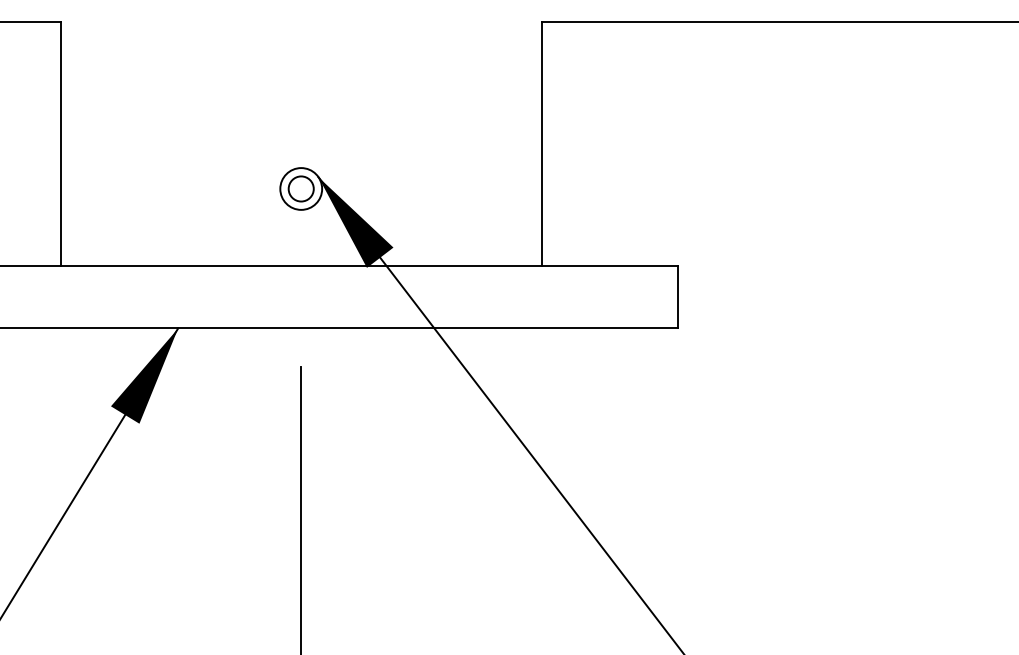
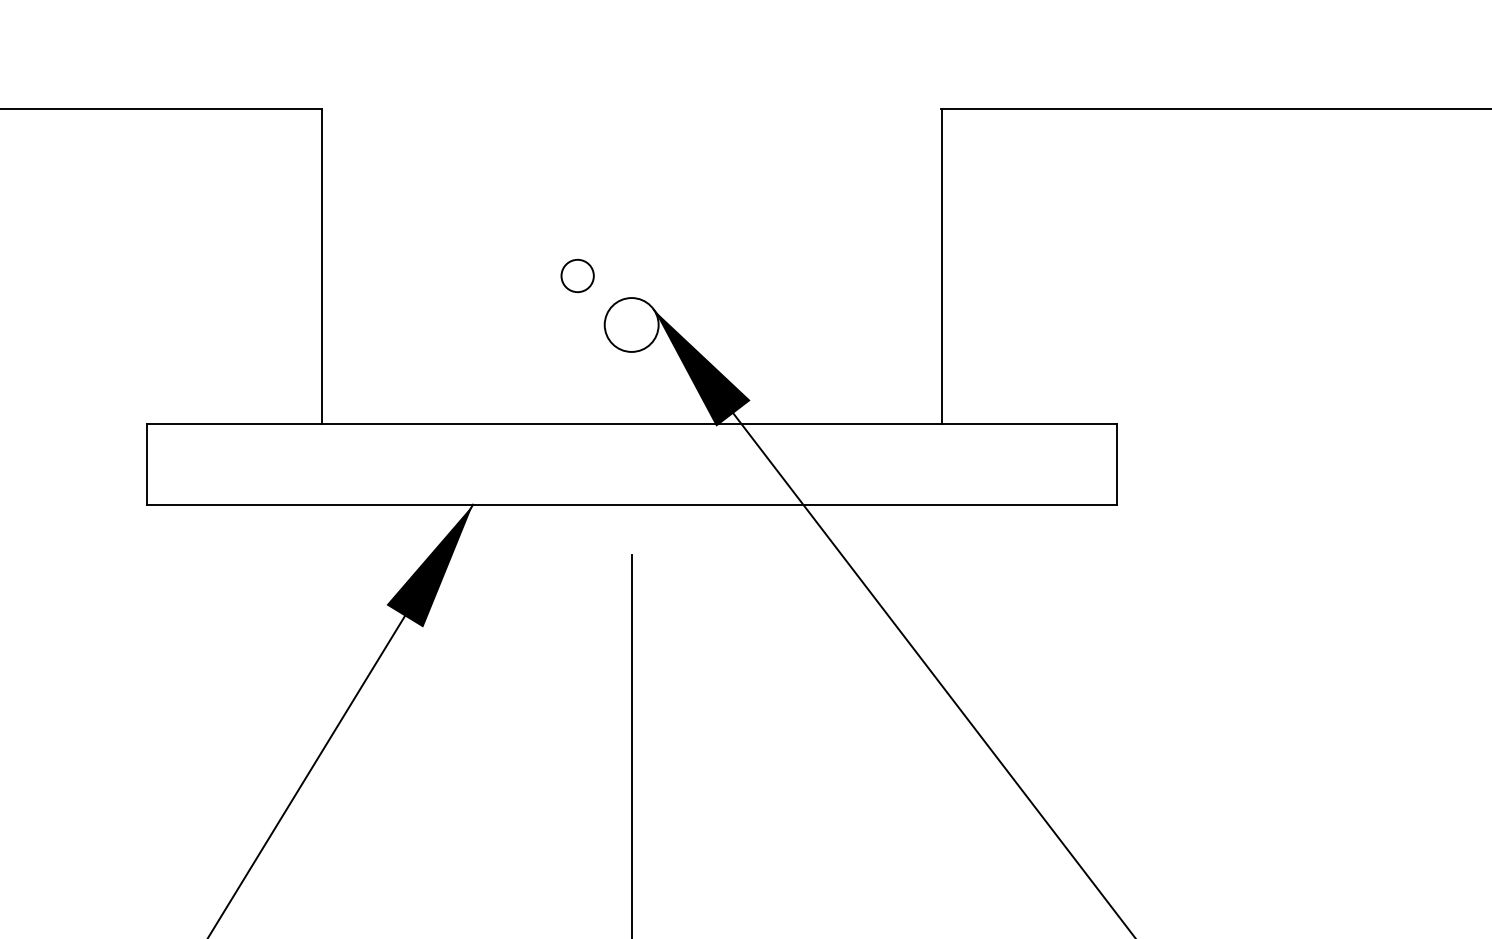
circle: (301, 188) -> (577, 275), moved

